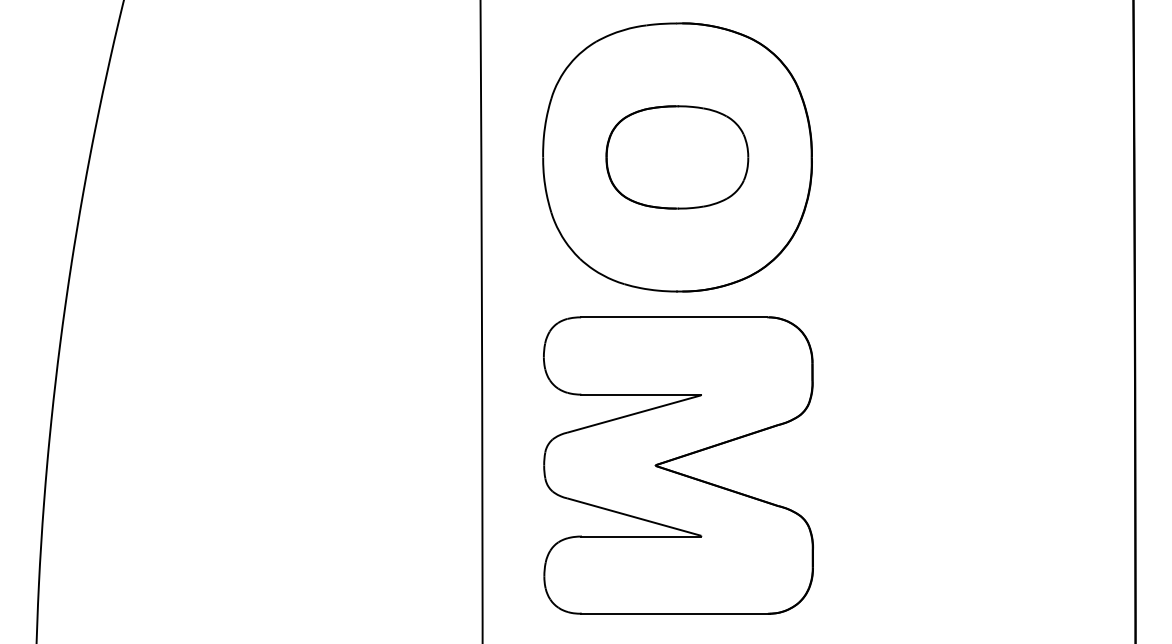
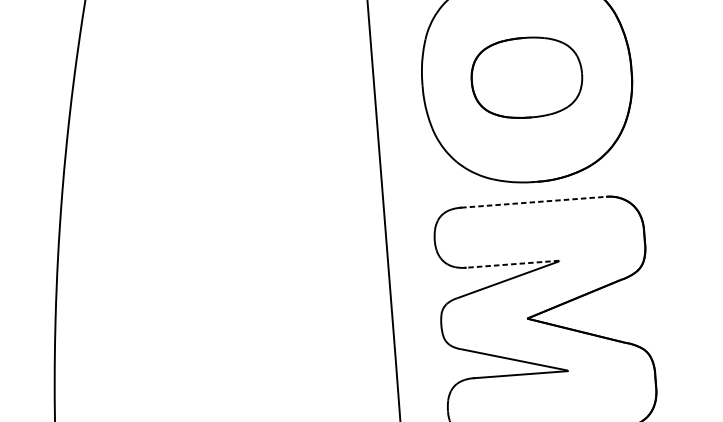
line: (674, 317) -> (534, 202), solid -> dashed
line: (640, 394) -> (512, 264), solid -> dashed

